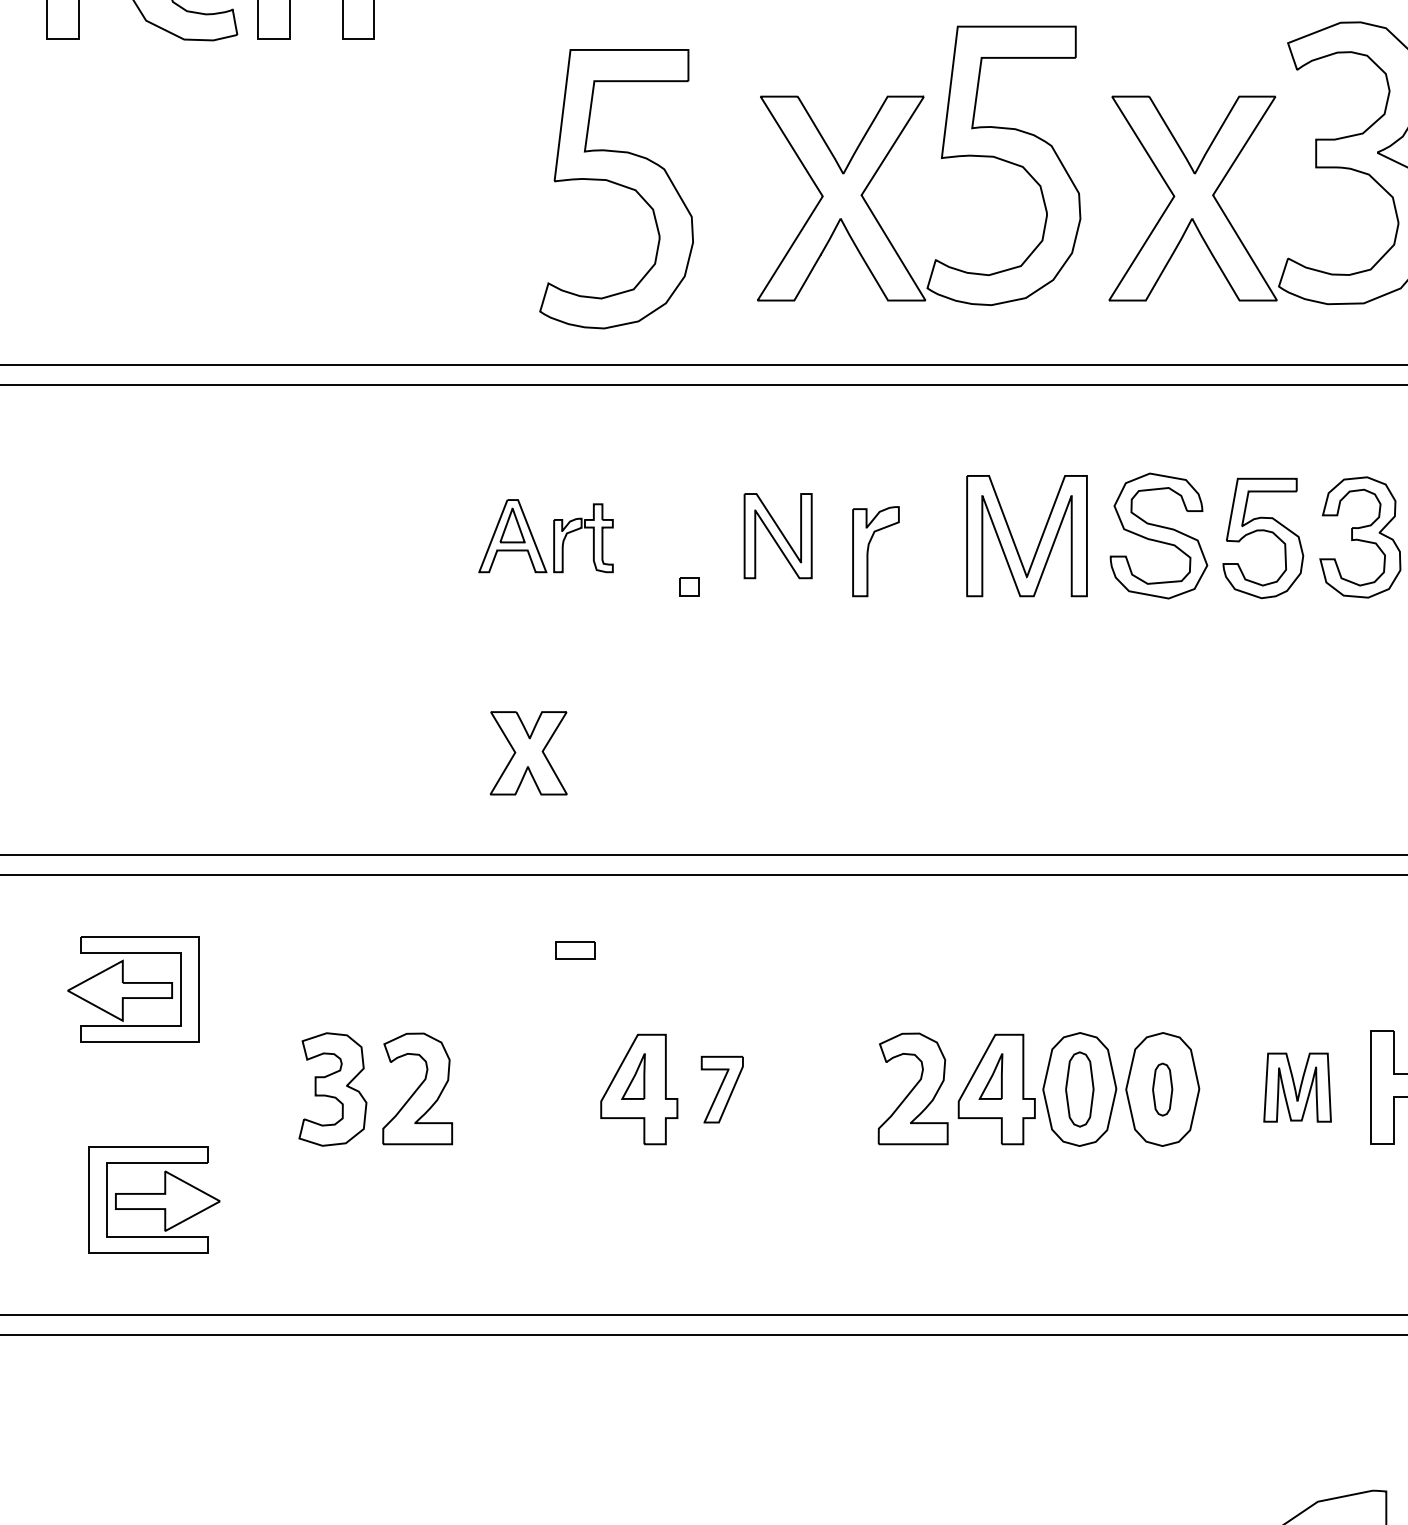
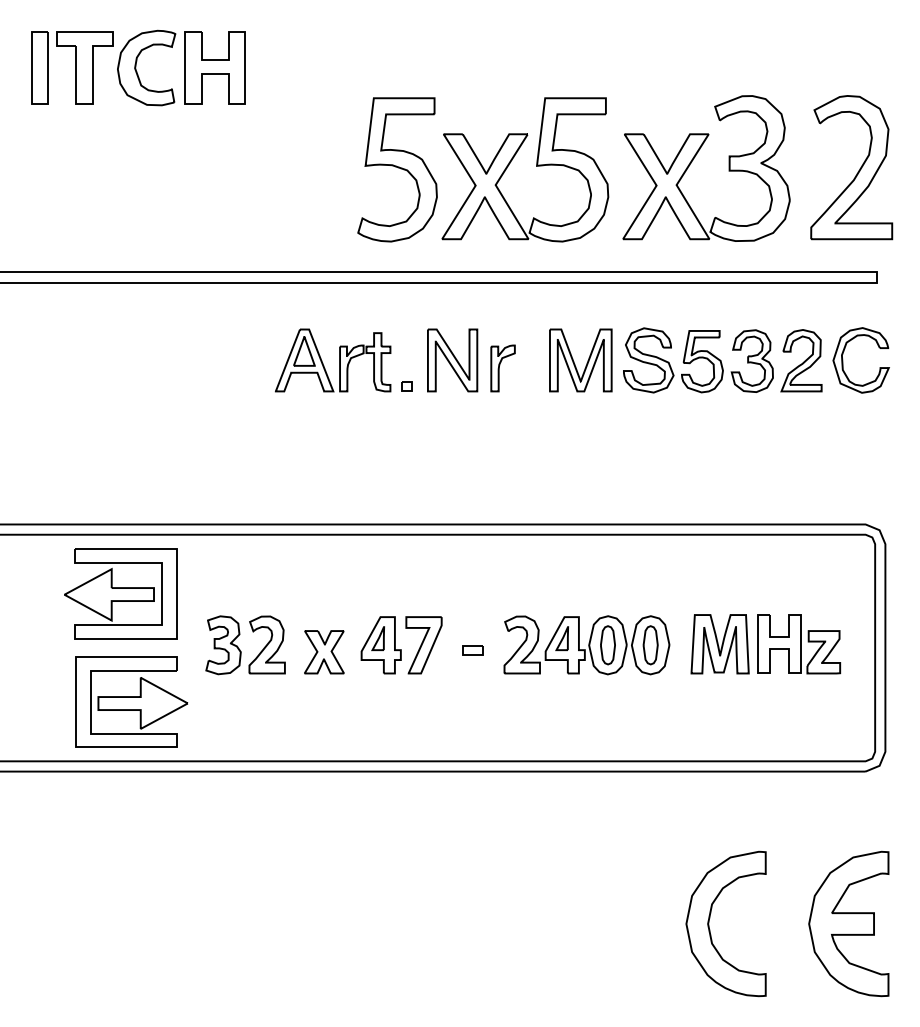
part: (616, 188) -> (397, 169), moved
part: (546, 536) -> (333, 360), size x1.67
part: (777, 536) -> (452, 360), size x1.43
part: (529, 753) -> (324, 652), moved
part: (573, 950) -> (472, 650), moved
part: (132, 988) -> (120, 593), size x1.67
part: (1296, 1087) -> (719, 644), size x1.67
part: (721, 1089) -> (423, 645), size x1.67
part: (1162, 1089) -> (650, 645), size x1.43
part: (154, 1198) -> (131, 701), size x1.67

